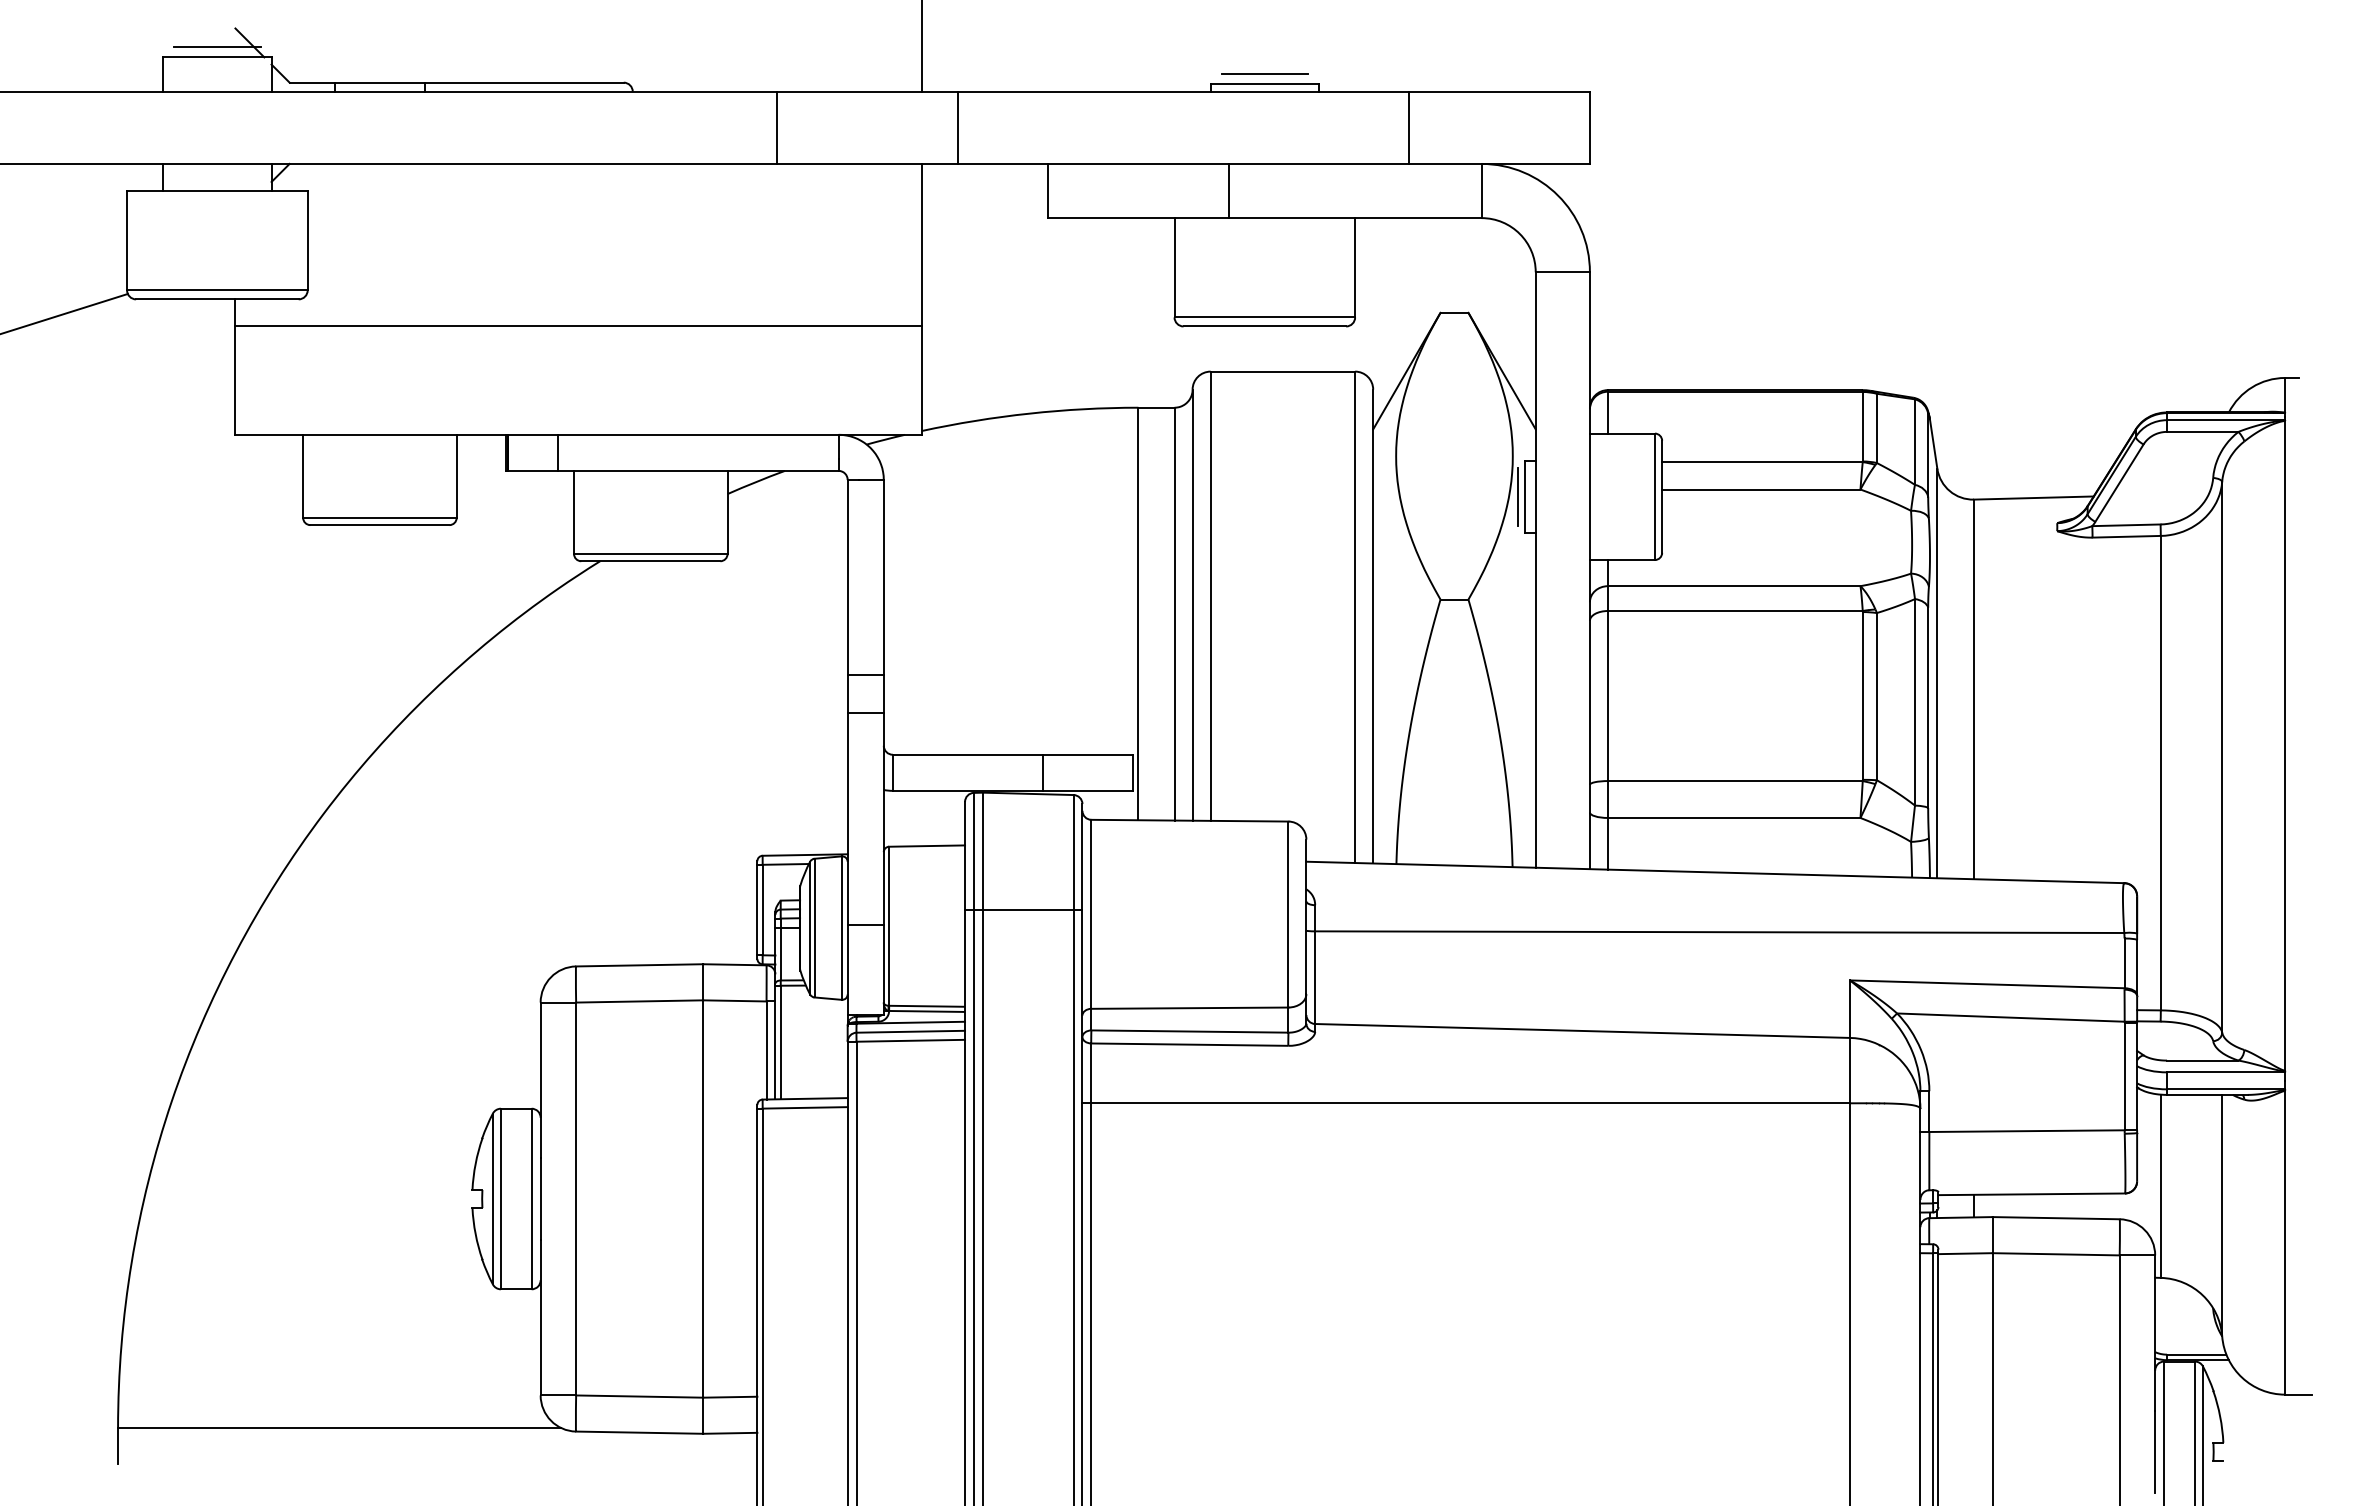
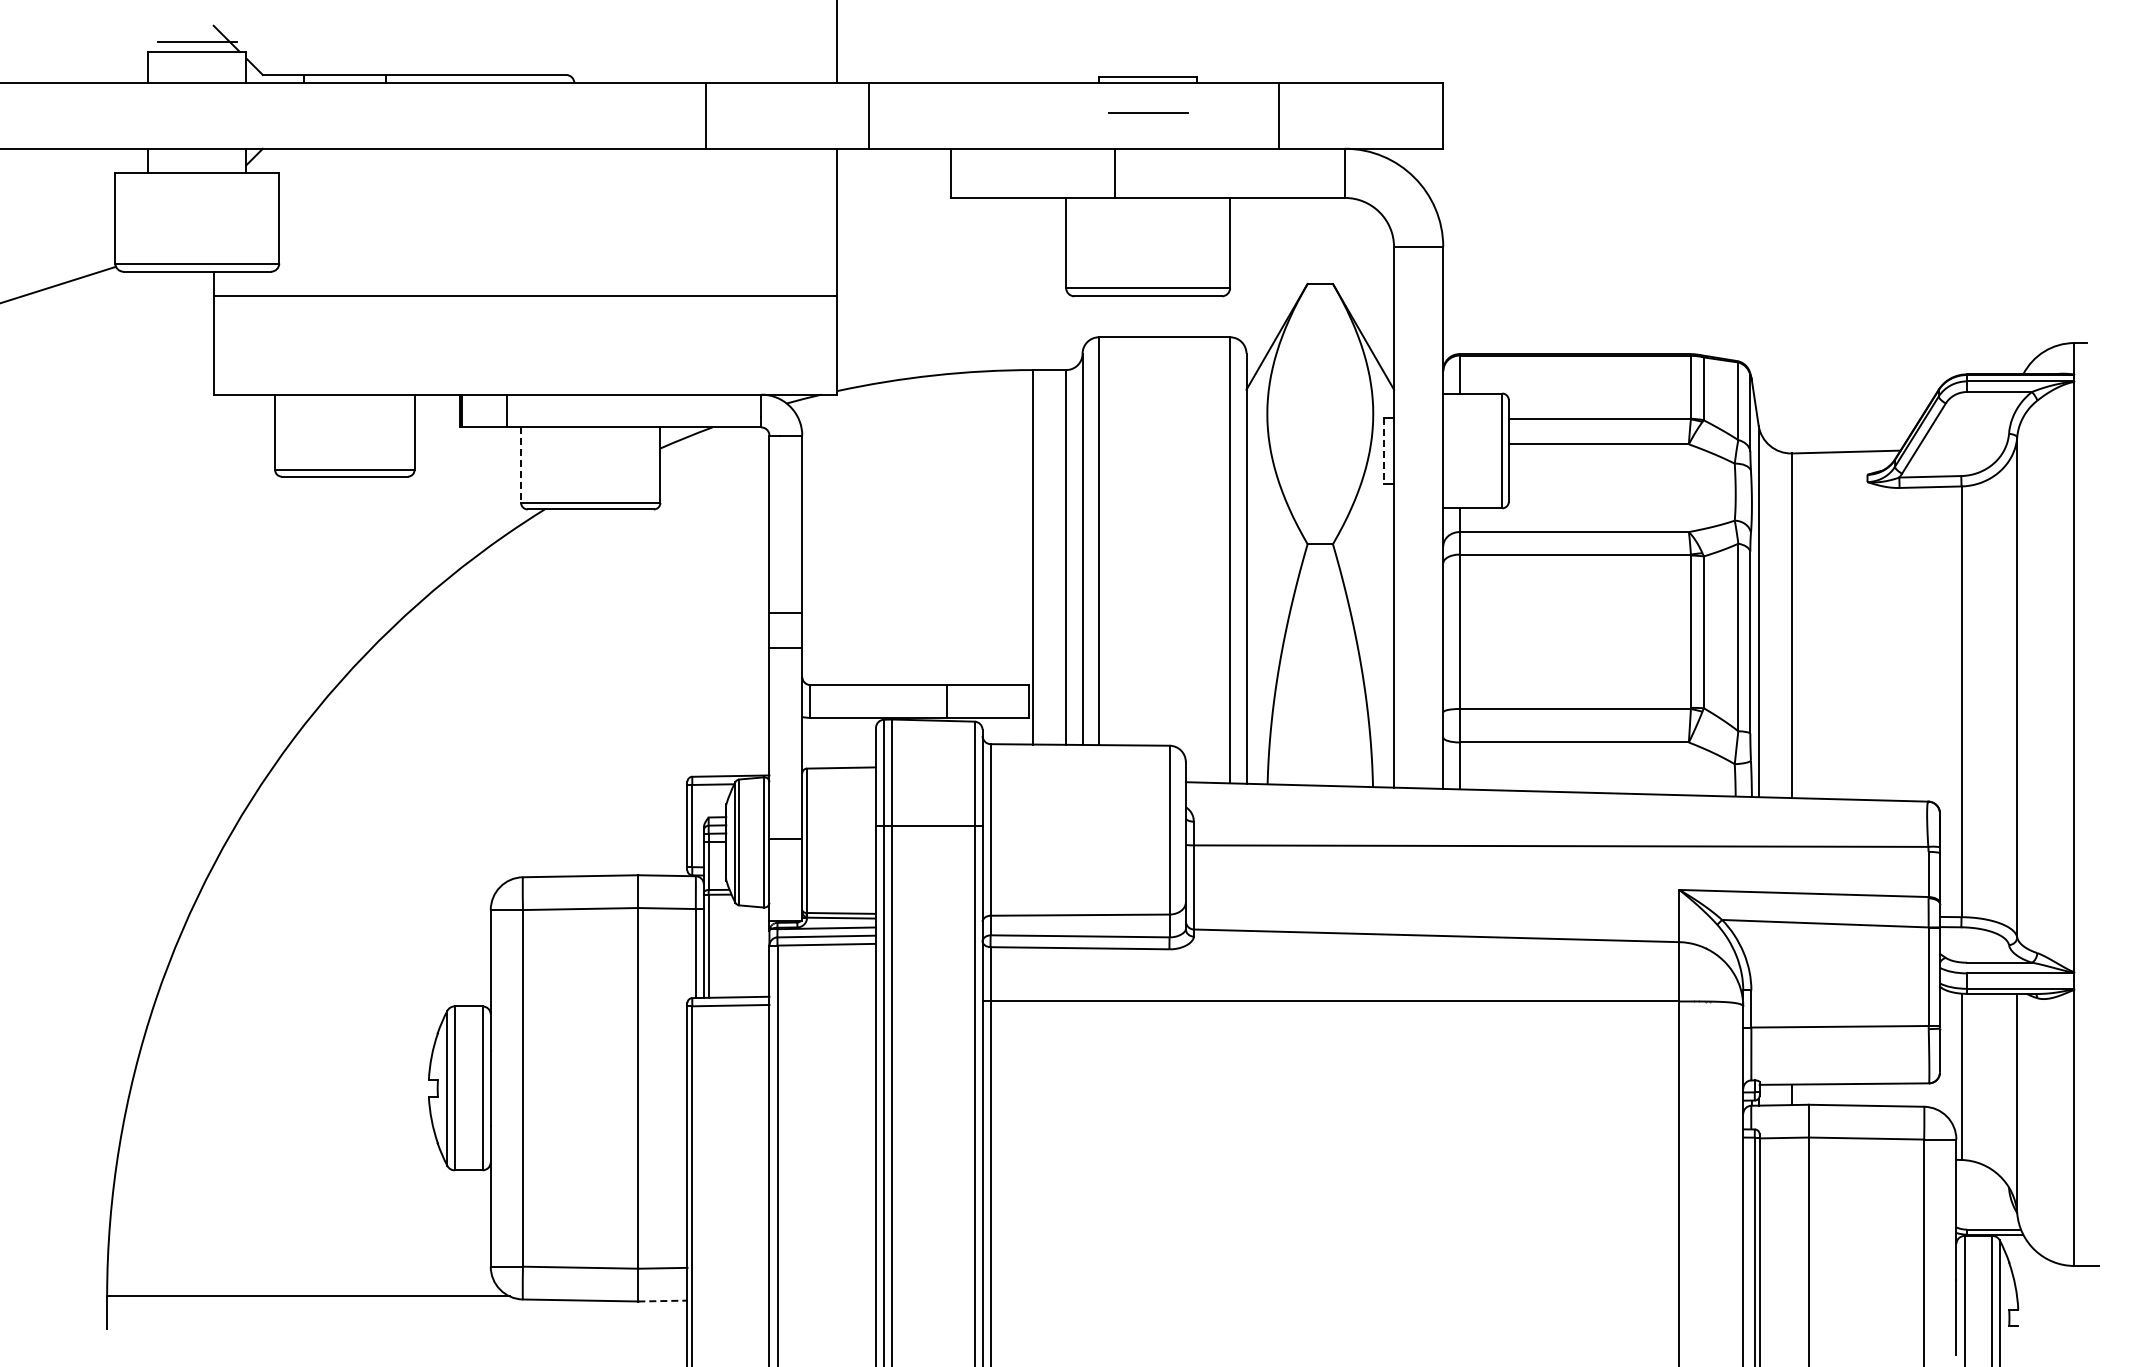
line: (1265, 73) -> (1148, 112), moved
line: (1517, 496) -> (1377, 450), removed
line: (1525, 496) -> (1384, 450), solid -> dashed
line: (574, 512) -> (521, 465), solid -> dashed
line: (729, 1433) -> (662, 1301), solid -> dashed

